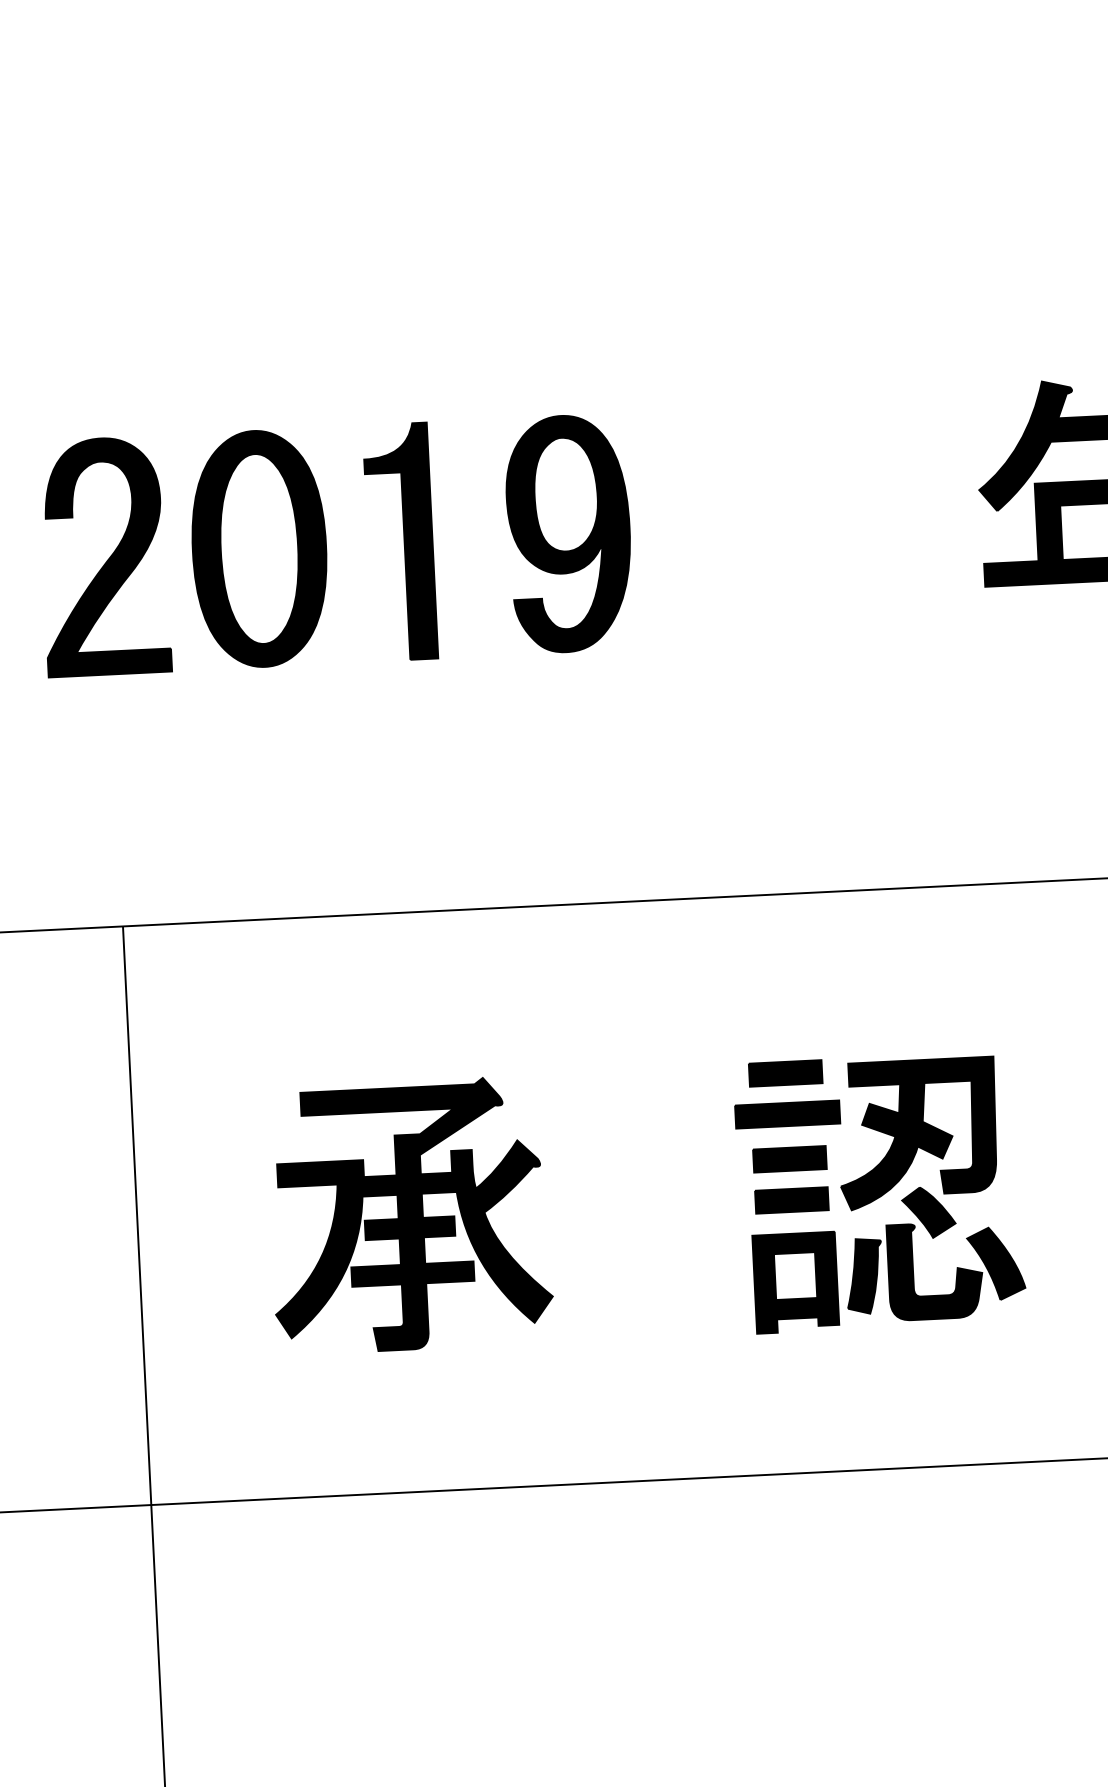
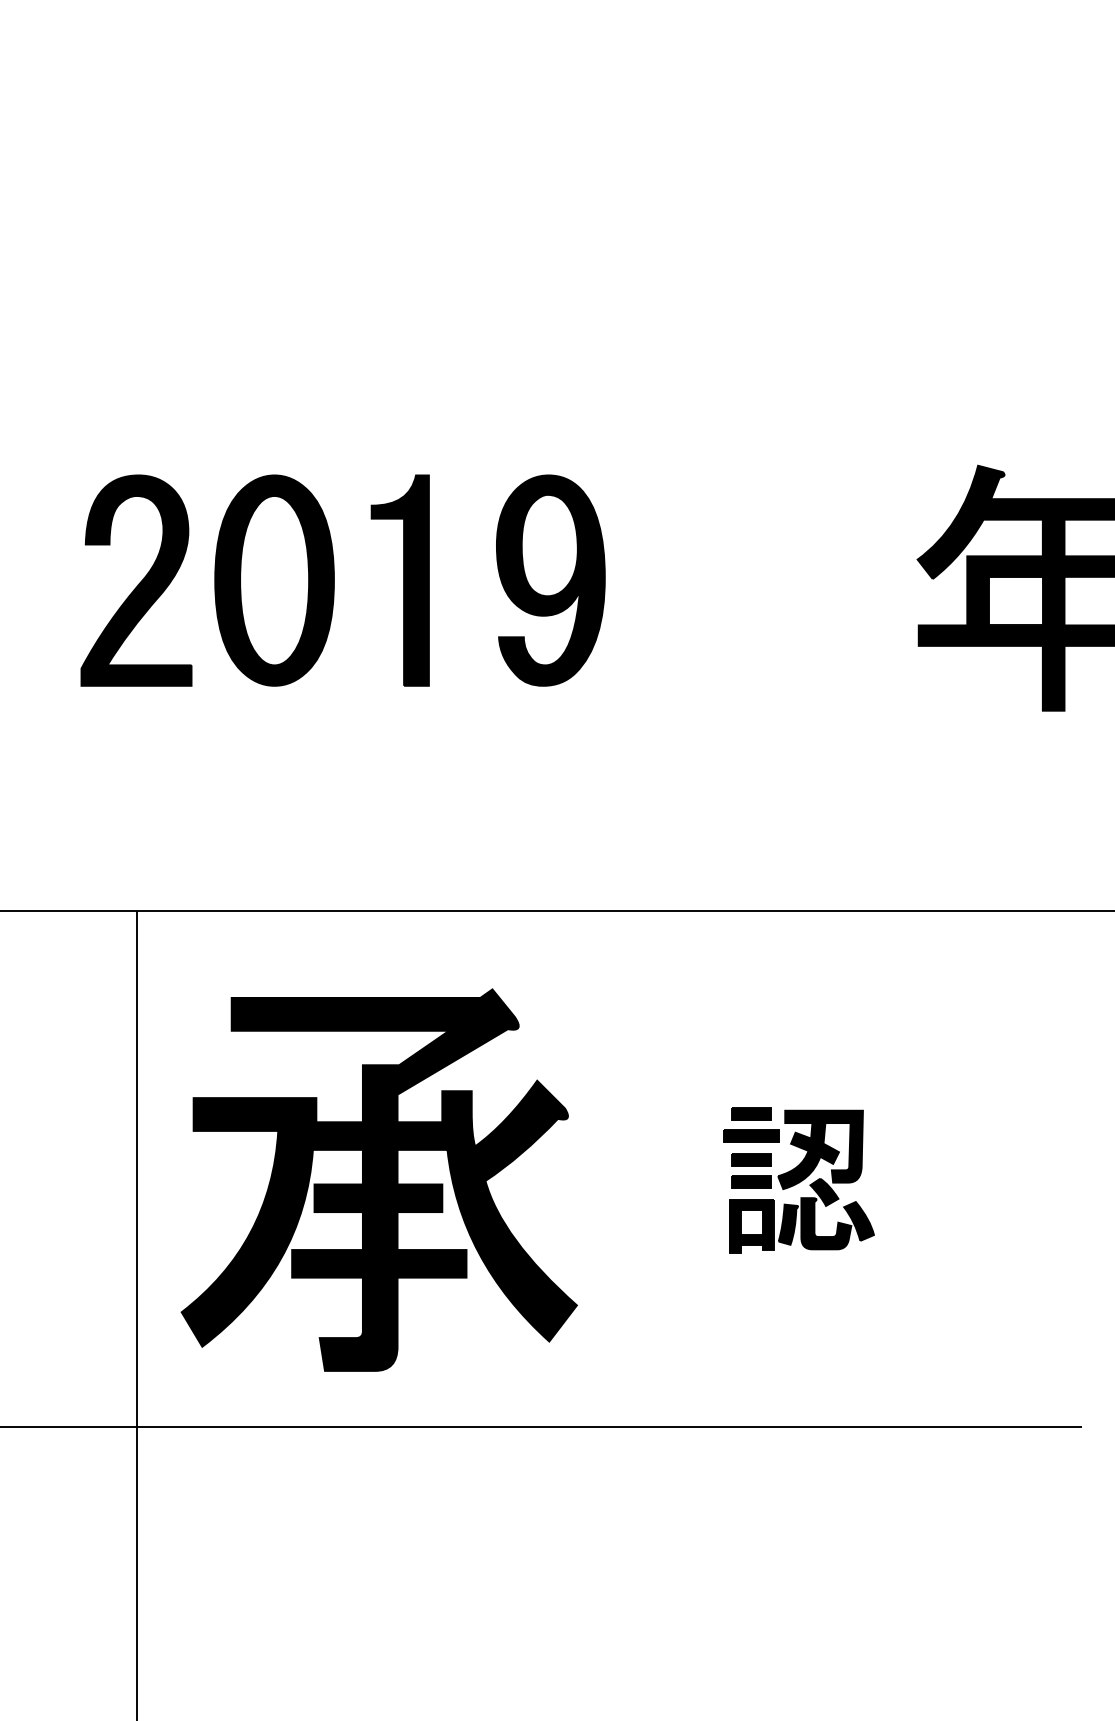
part: (879, 1192) -> (798, 1180), size x0.6
part: (409, 1215) -> (379, 1180), size x1.6

